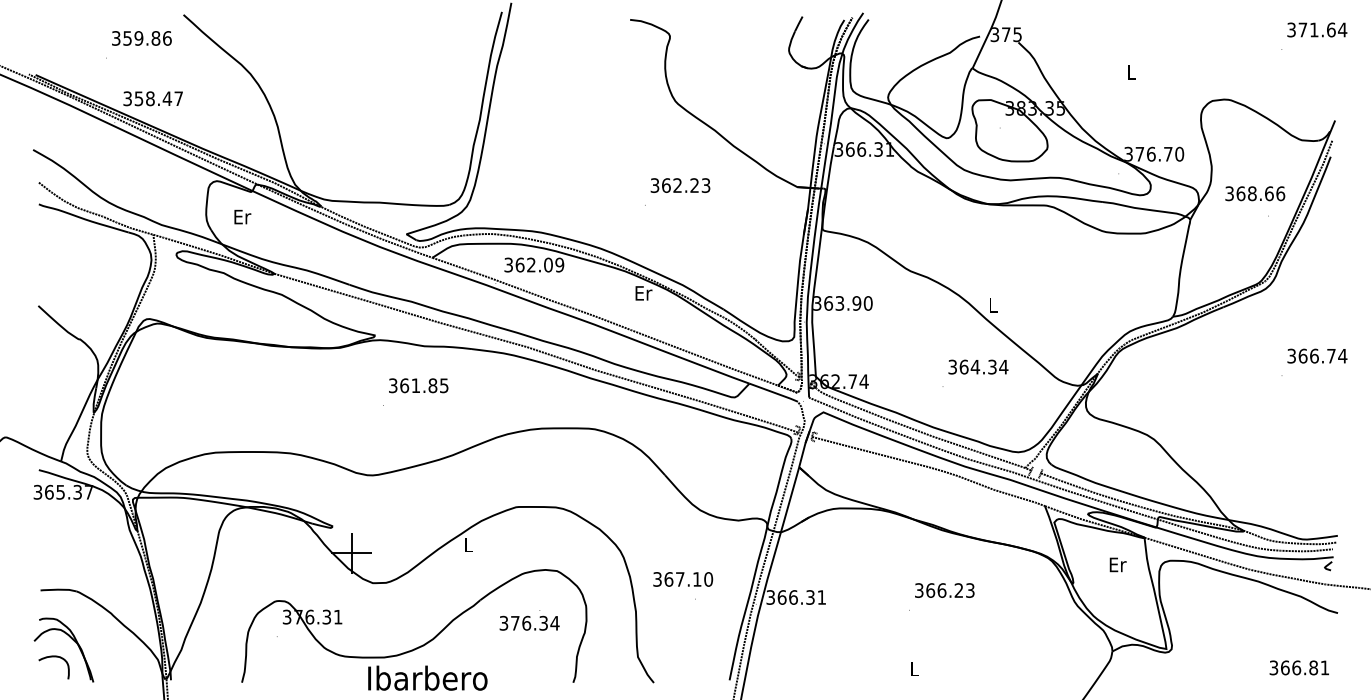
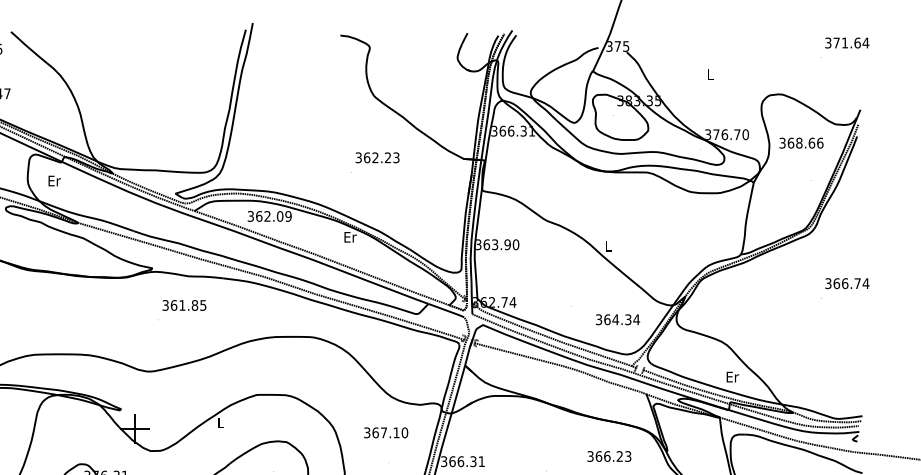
text: (1255, 193) -> (801, 142), moved
text: (978, 366) -> (618, 319), moved
text: (1117, 564) -> (732, 376), moved
text: (683, 579) -> (386, 432), moved
text: (944, 590) -> (609, 456), moved

